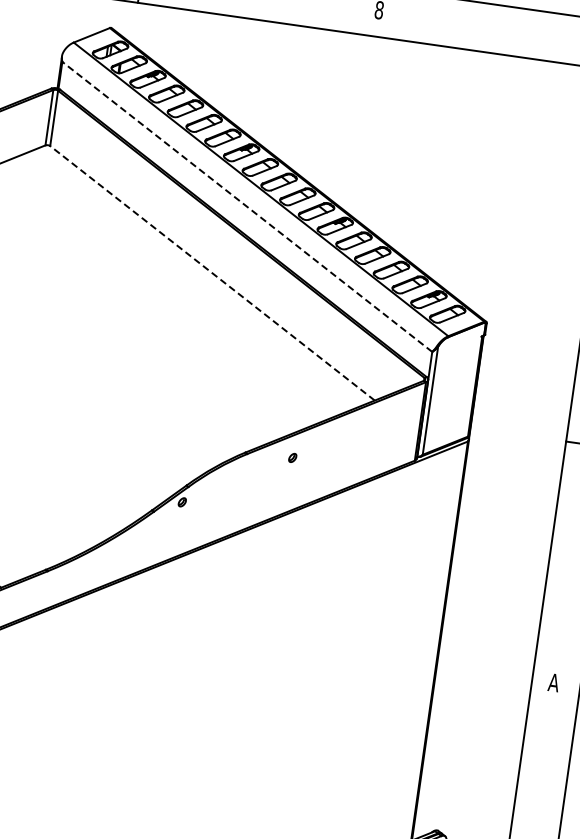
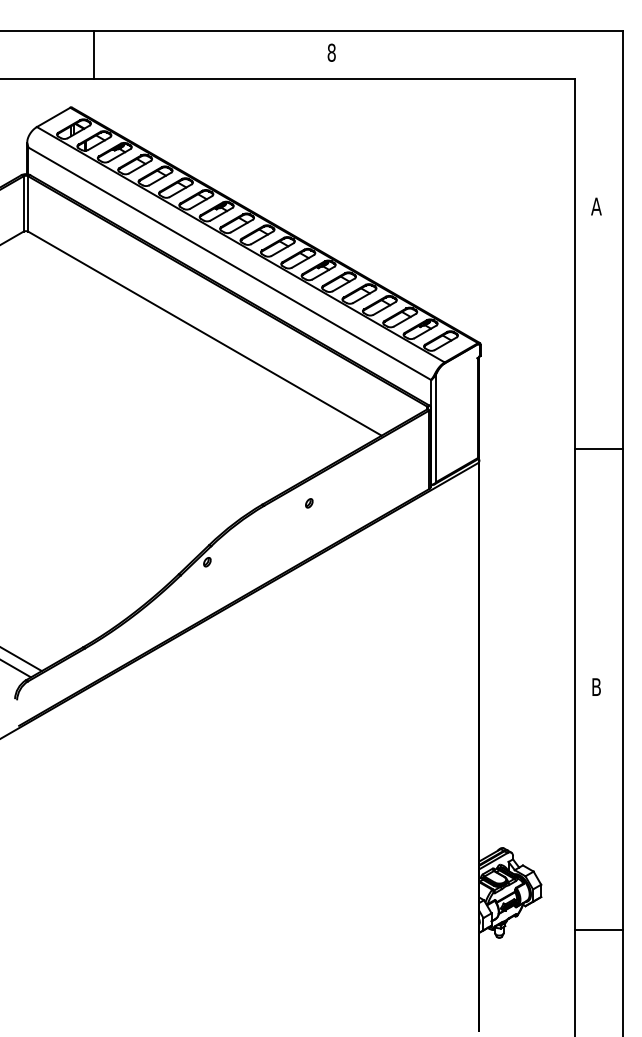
line: (247, 206) -> (229, 263), dashed -> solid
line: (212, 273) -> (204, 333), dashed -> solid
text: (554, 682) -> (596, 686), A -> B

